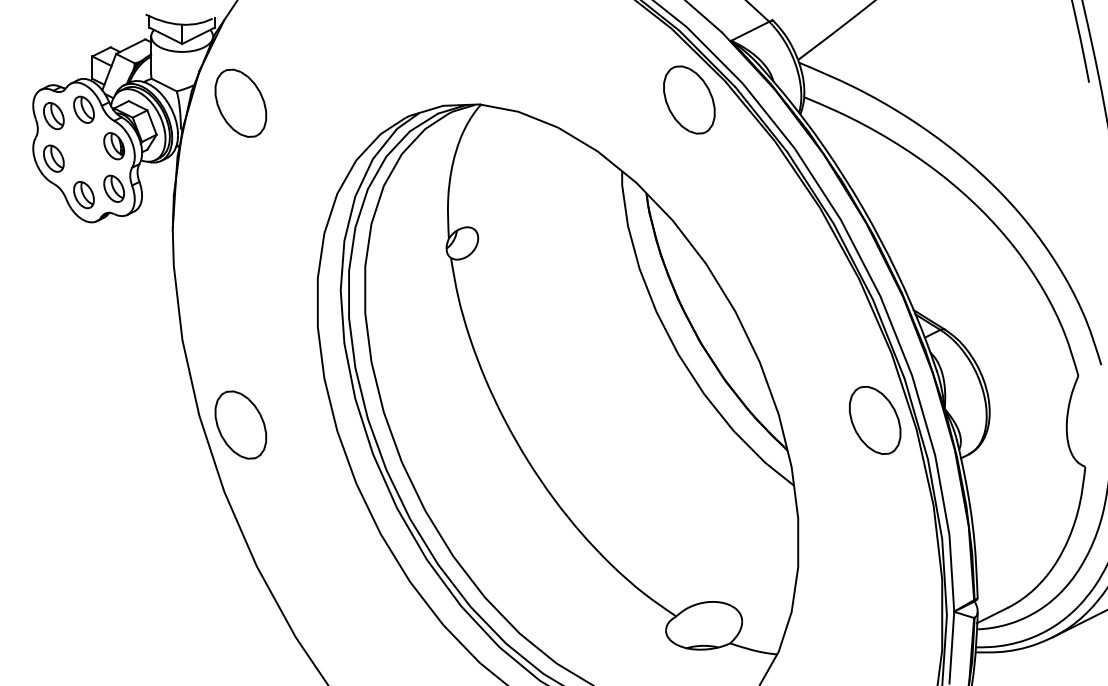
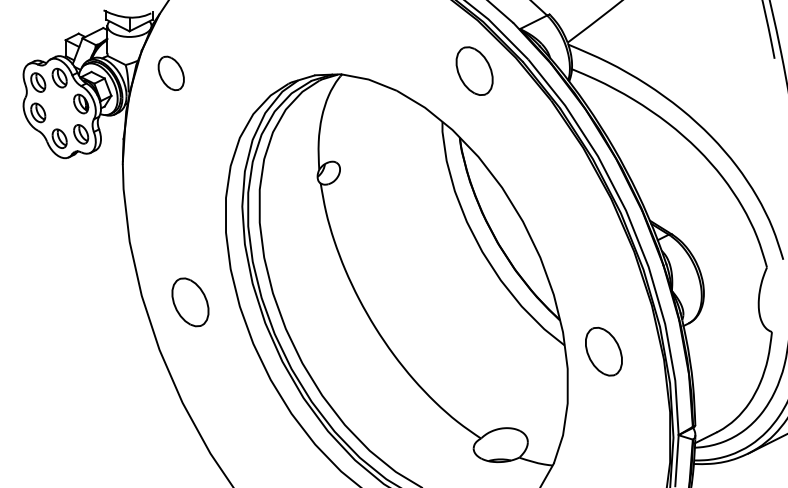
part: (689, 99) -> (474, 70), moved
part: (240, 102) -> (171, 72), size x0.7
part: (875, 420) -> (604, 351), moved
part: (240, 424) -> (190, 301), moved

